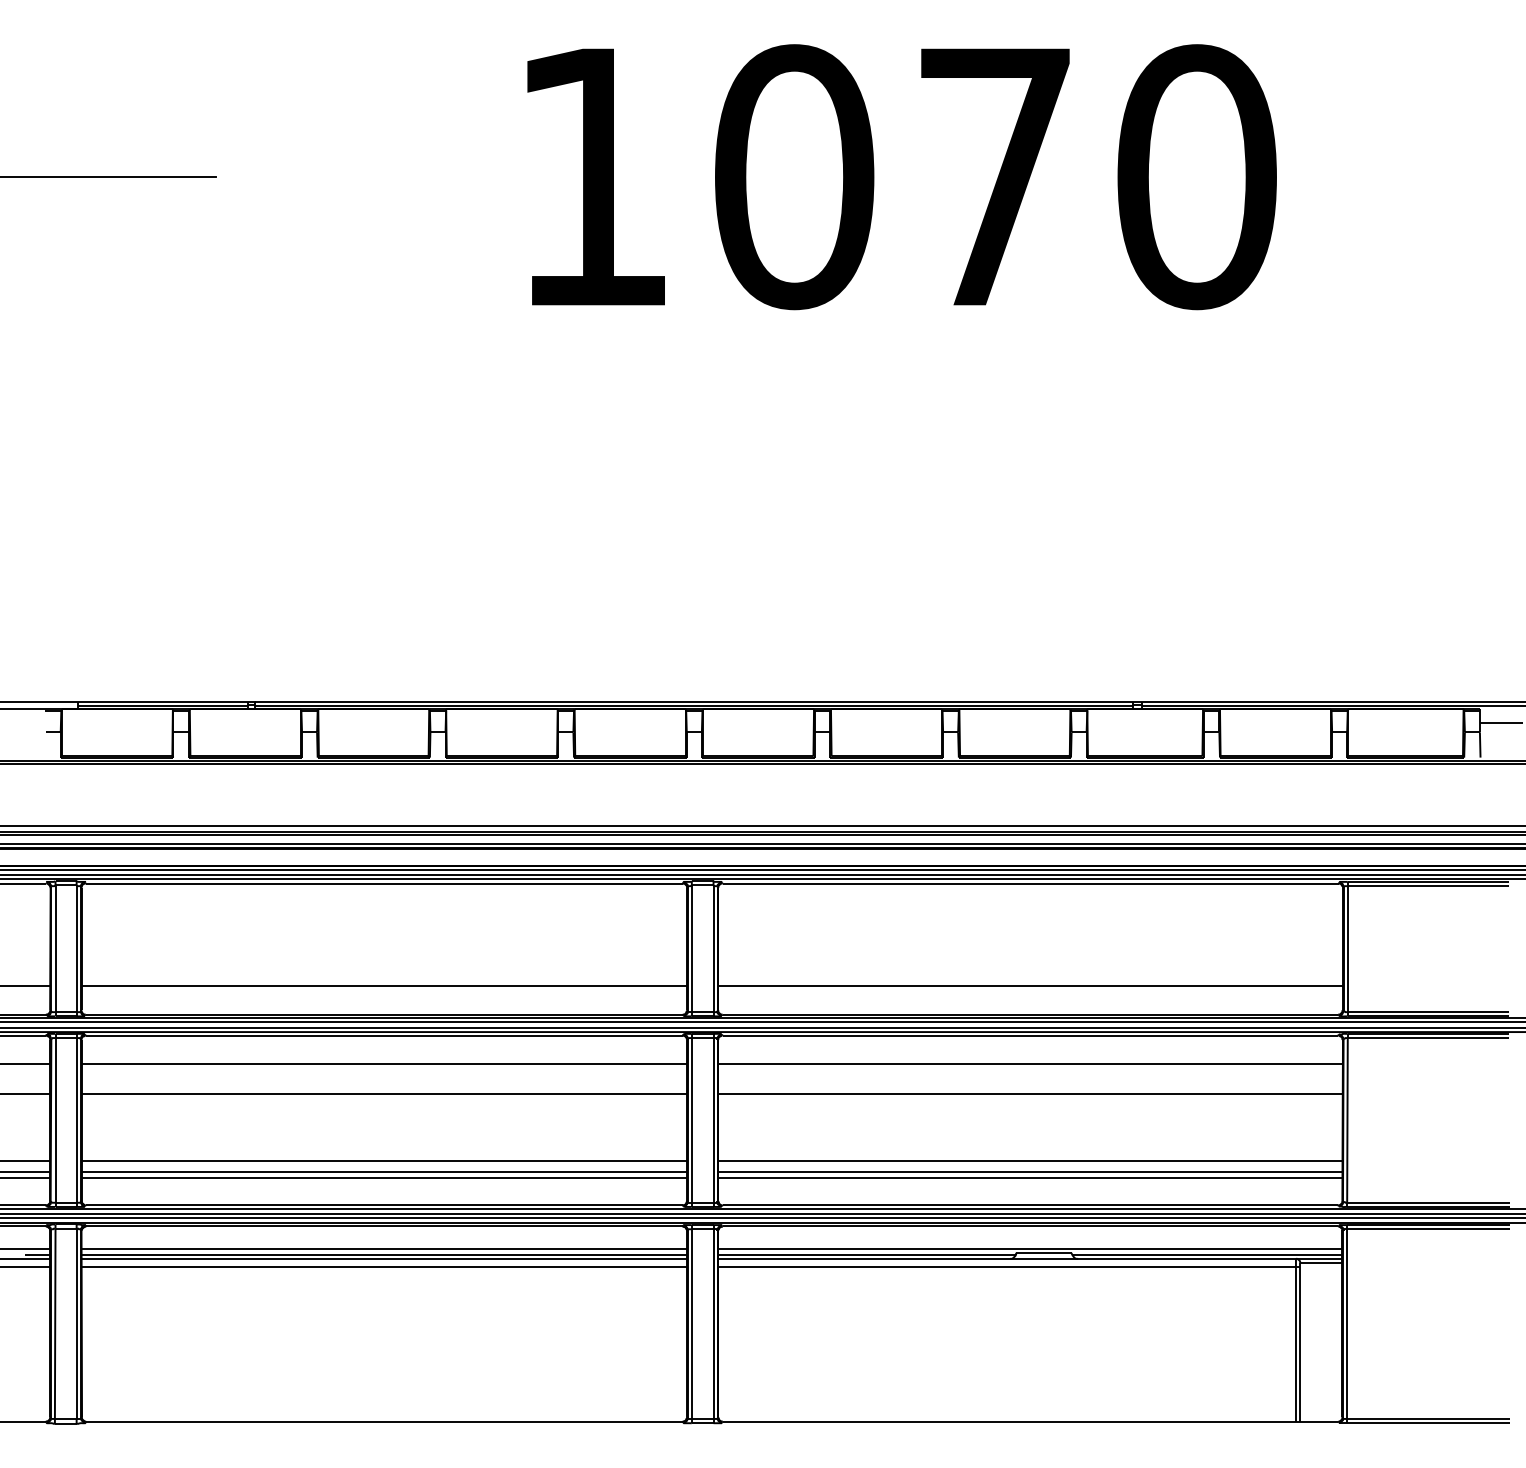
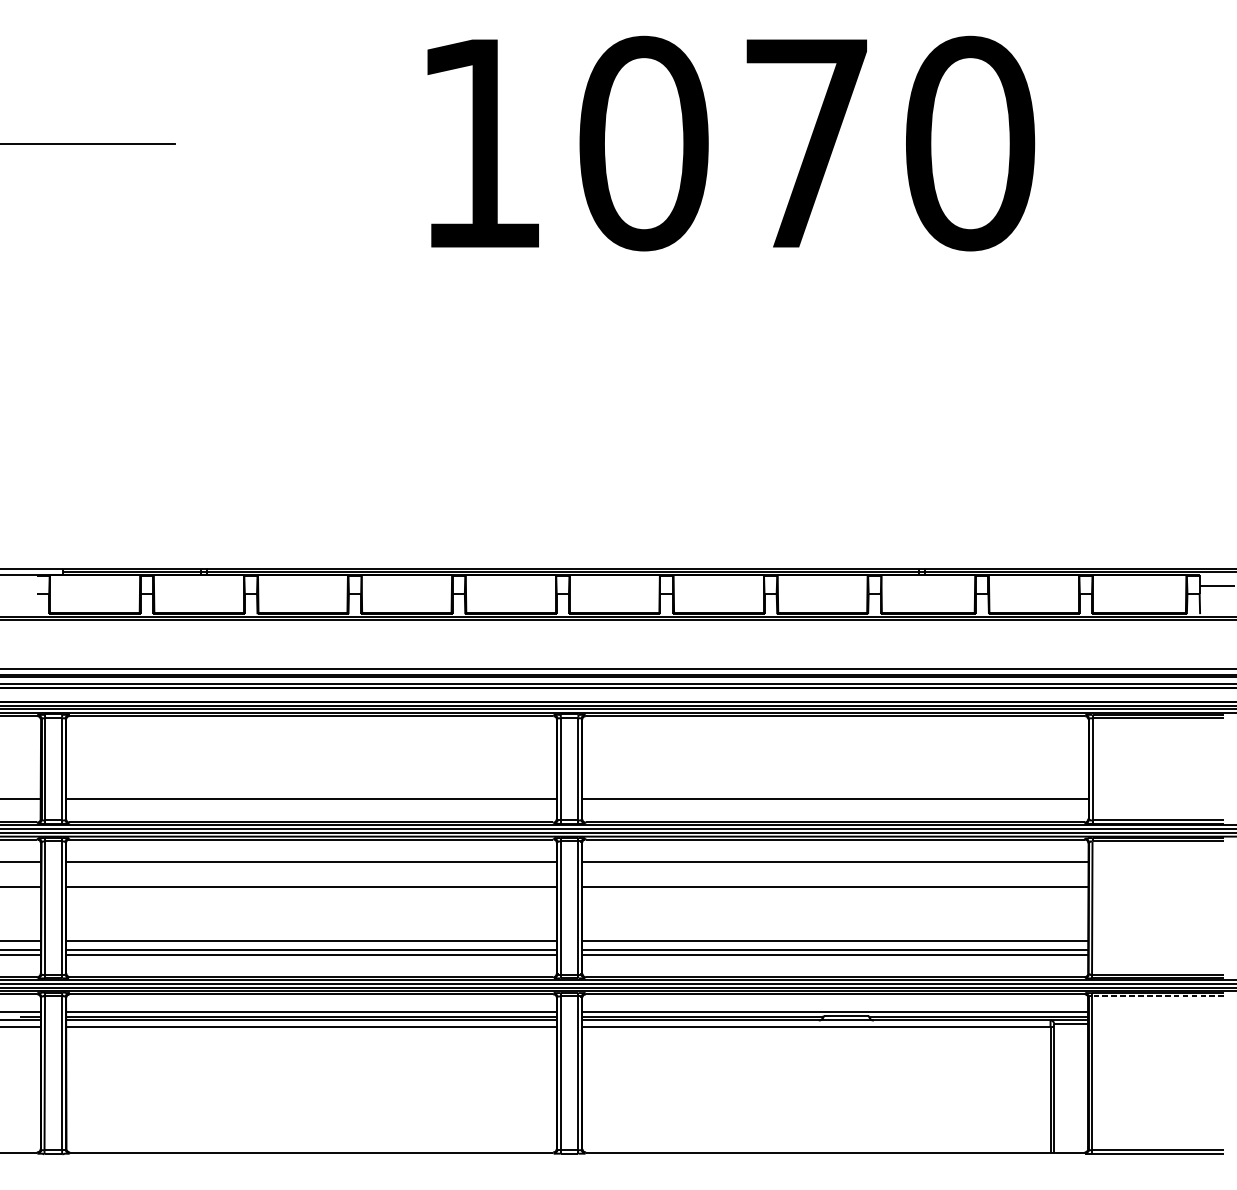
line: (1428, 1229) -> (1157, 996), solid -> dashed

